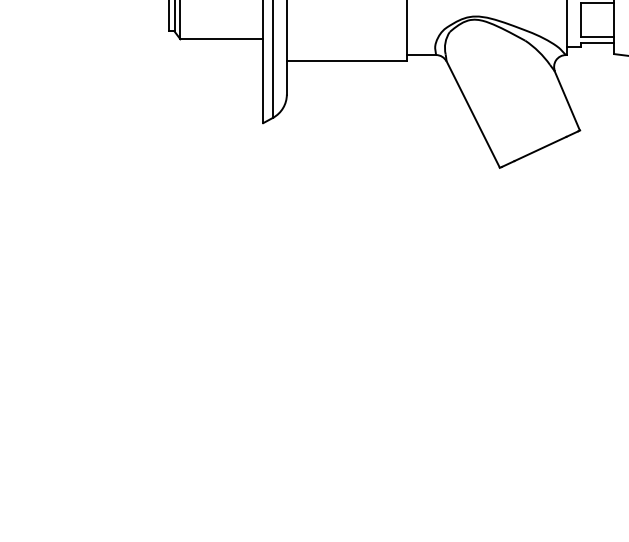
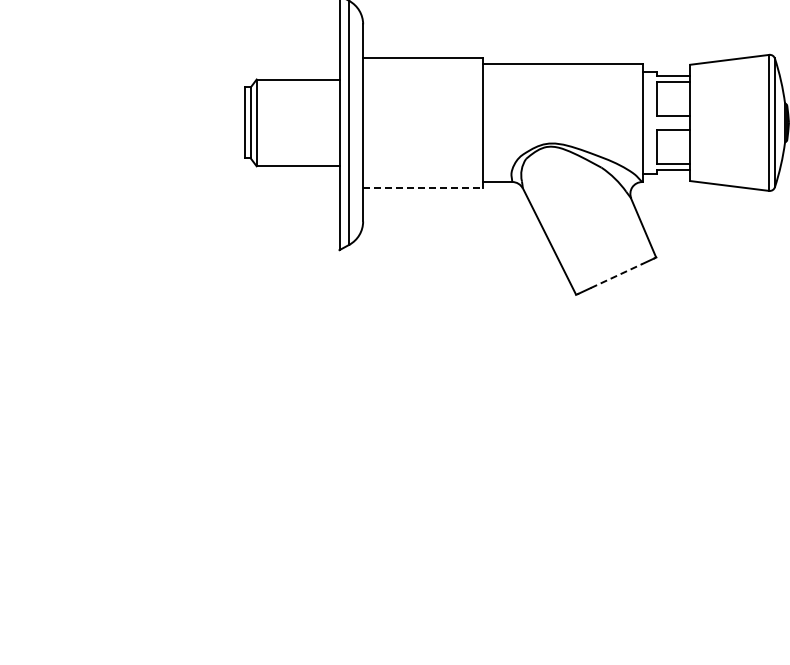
line: (347, 60) -> (423, 187), solid -> dashed
line: (540, 148) -> (616, 275), solid -> dashed

